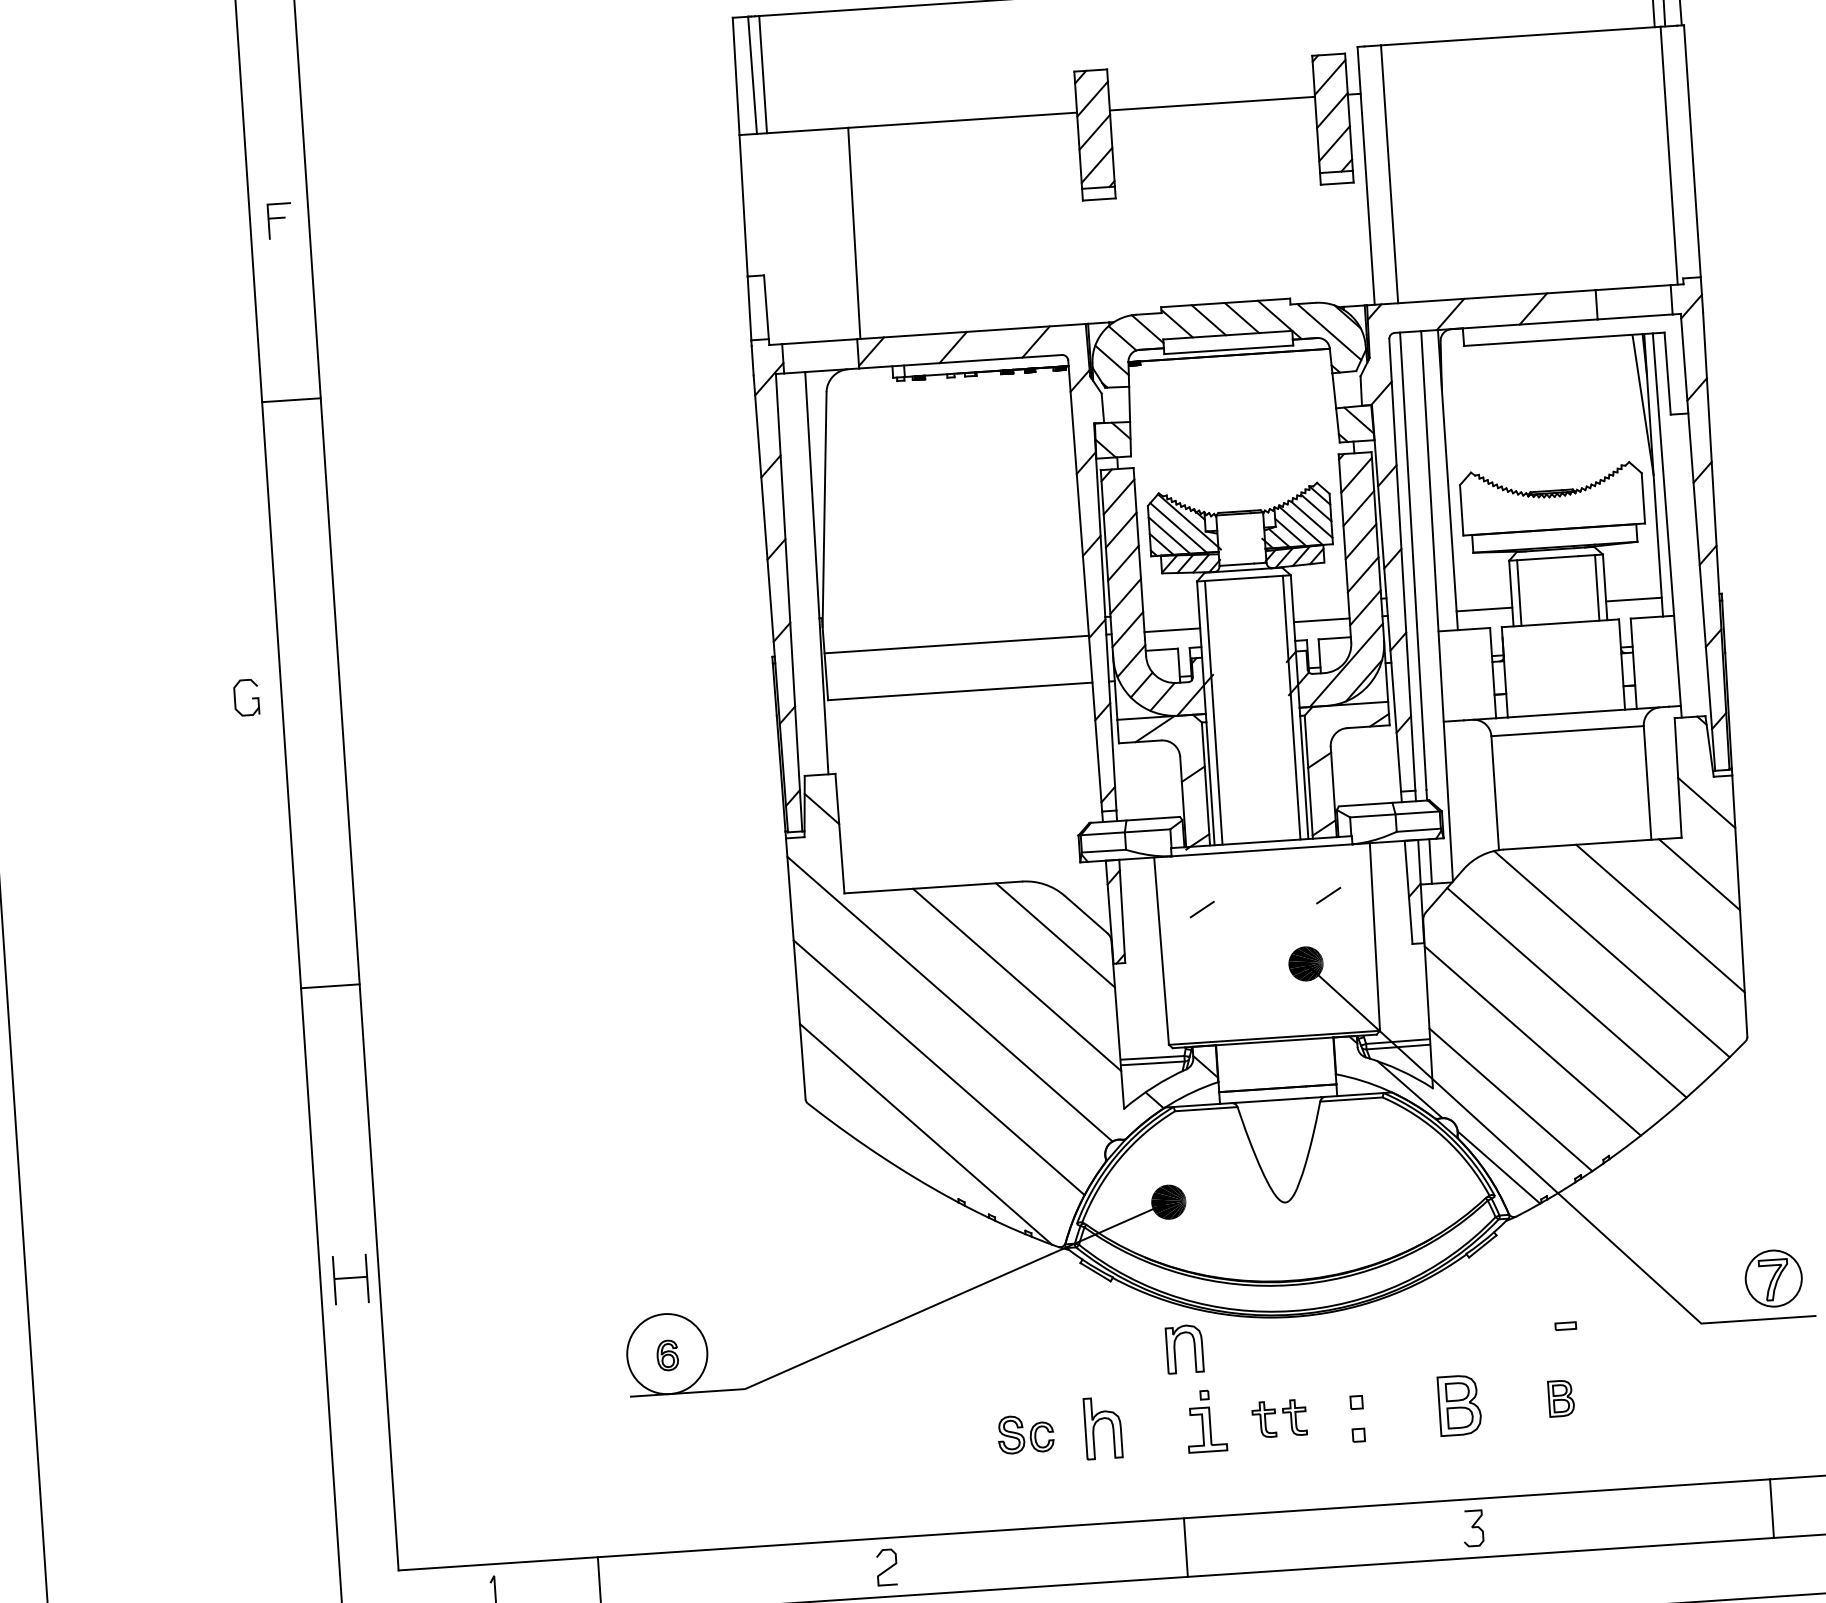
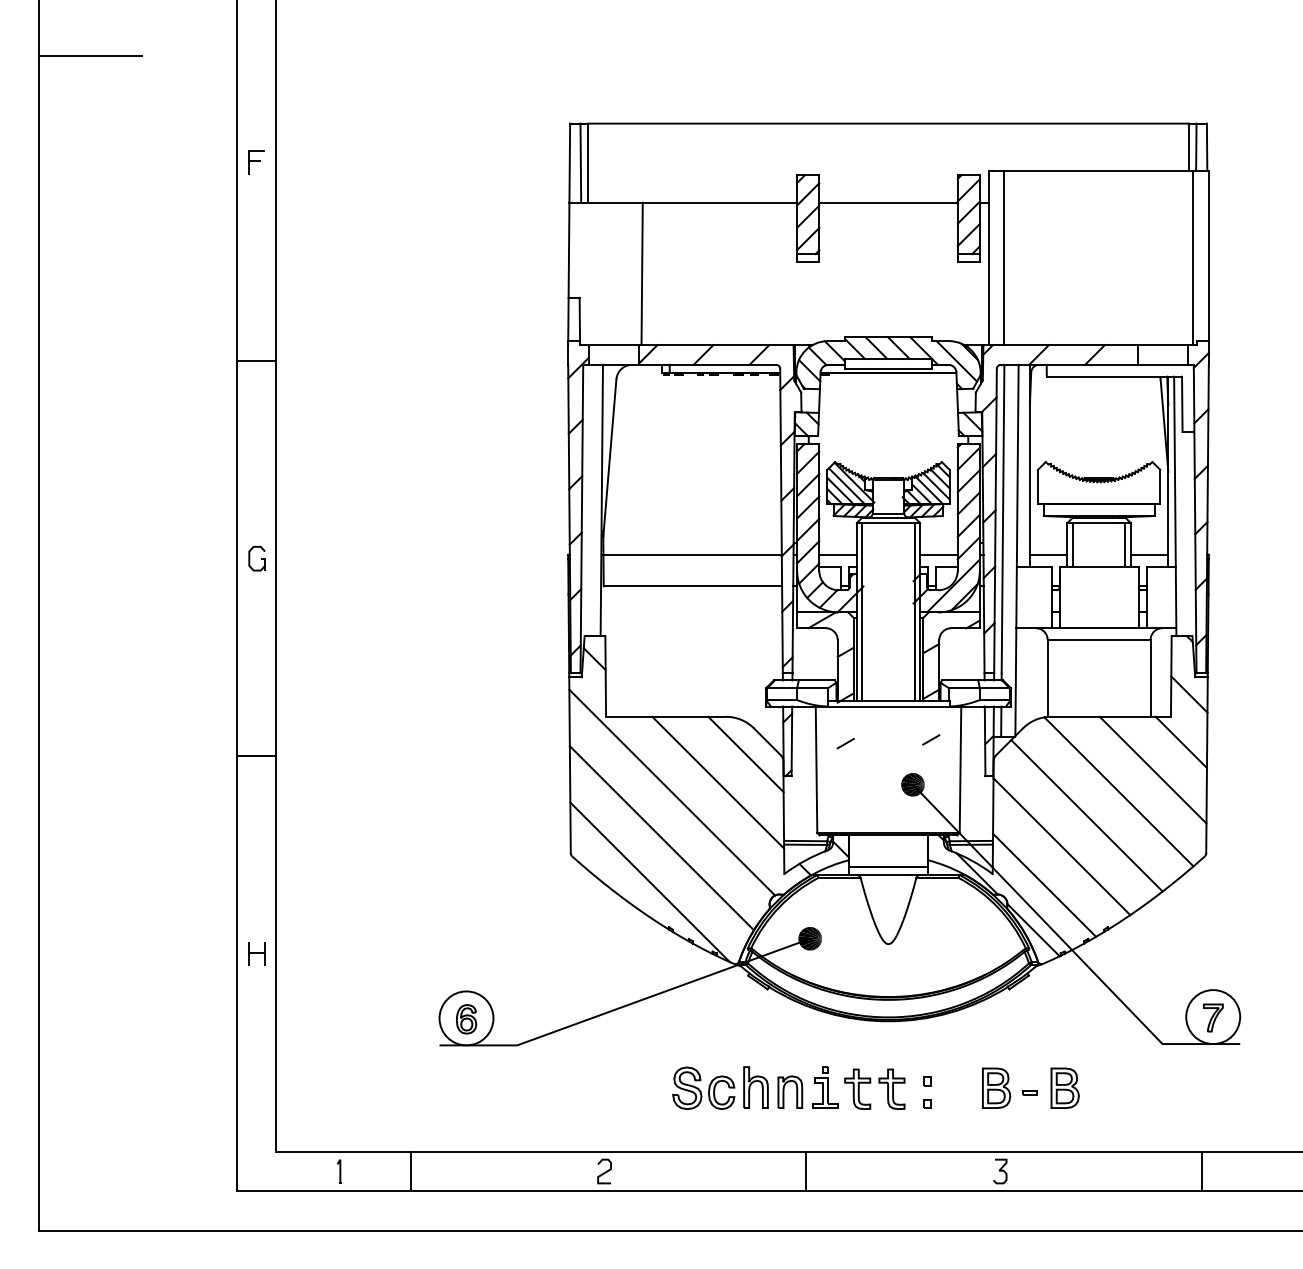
part: (279, 220) -> (256, 162), moved
part: (245, 697) -> (256, 558), moved
part: (349, 1278) -> (256, 953), size x0.71
circle: (1774, 1279) -> (1213, 1017), size x1.43
part: (1564, 1325) -> (1029, 1092), moved
part: (1184, 1348) -> (790, 1091), moved
part: (667, 1355) -> (466, 1019), size x1.43
part: (1560, 1397) -> (1064, 1087), size x1.67
part: (1278, 1417) -> (874, 1088), size x1.67
part: (1025, 1433) -> (703, 1087), size x1.67

